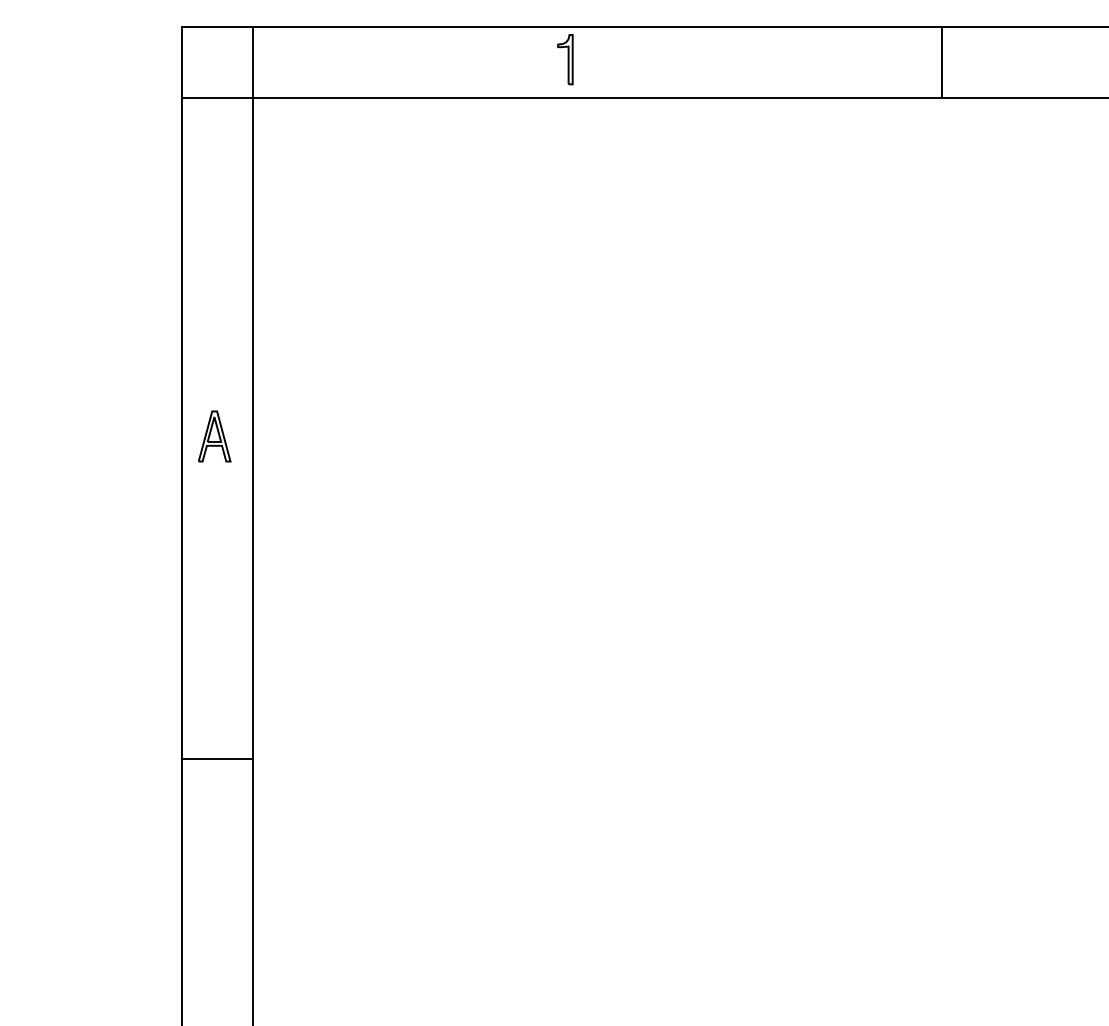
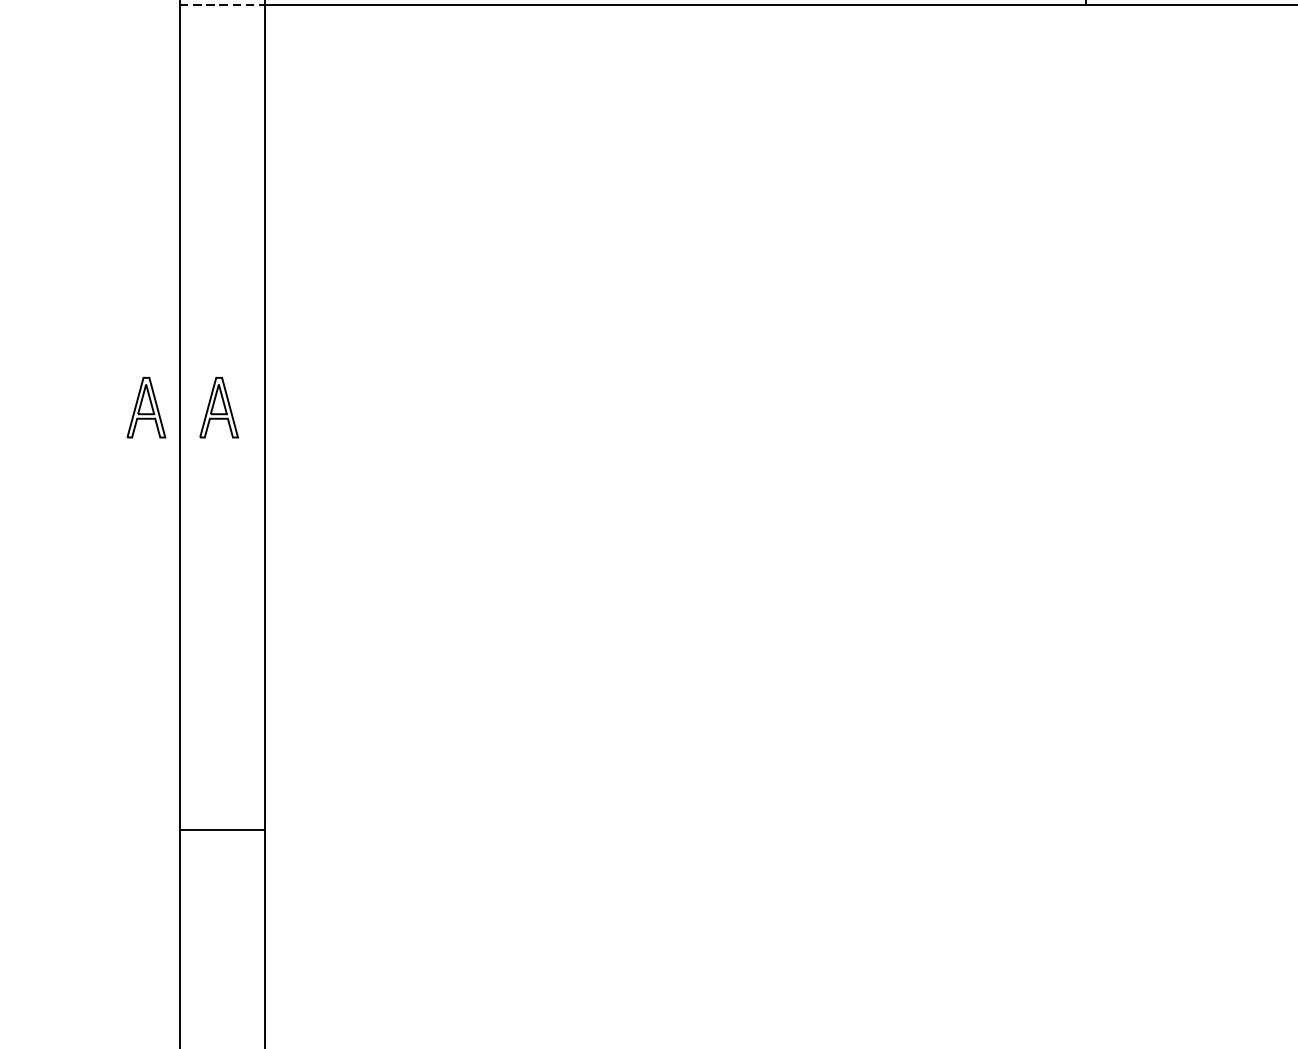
line: (217, 98) -> (222, 4), solid -> dashed
part: (153, 436) -> (146, 407), added
line: (217, 758) -> (222, 829), moved

